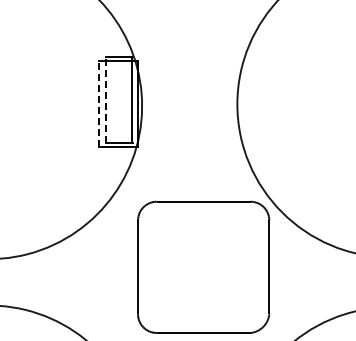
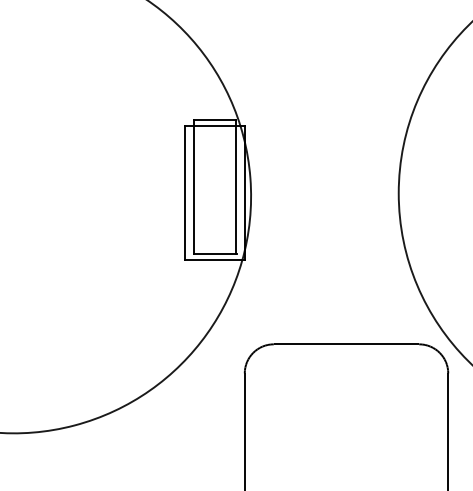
line: (105, 99) -> (194, 185), dashed -> solid
line: (99, 103) -> (185, 192), dashed -> solid

